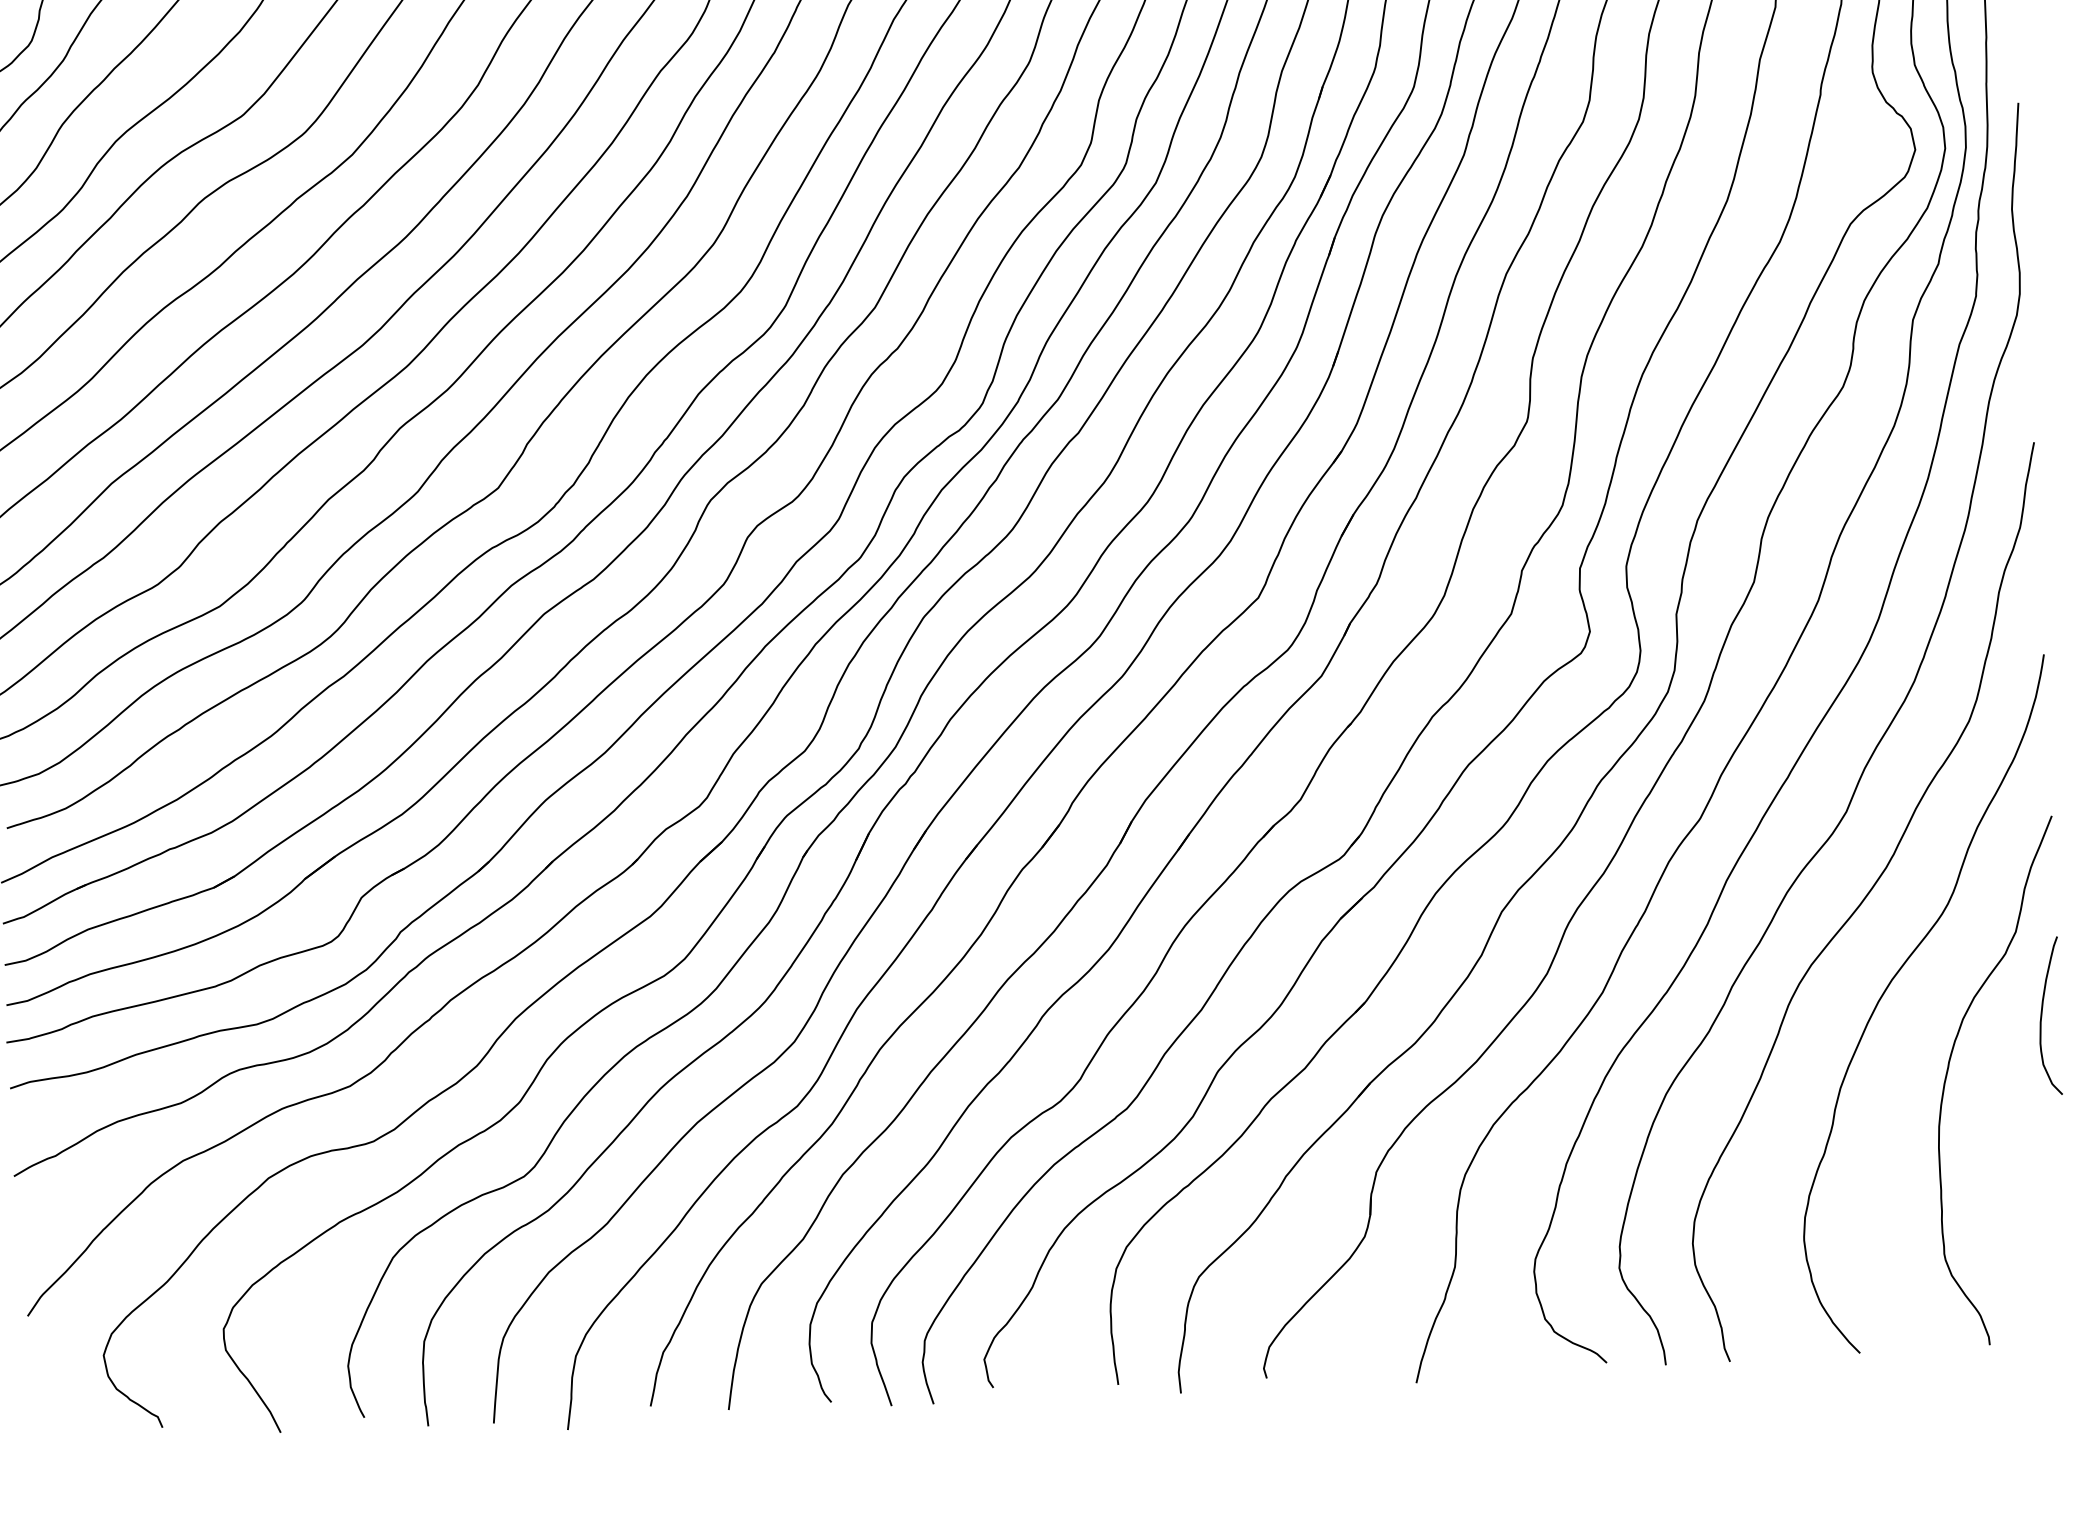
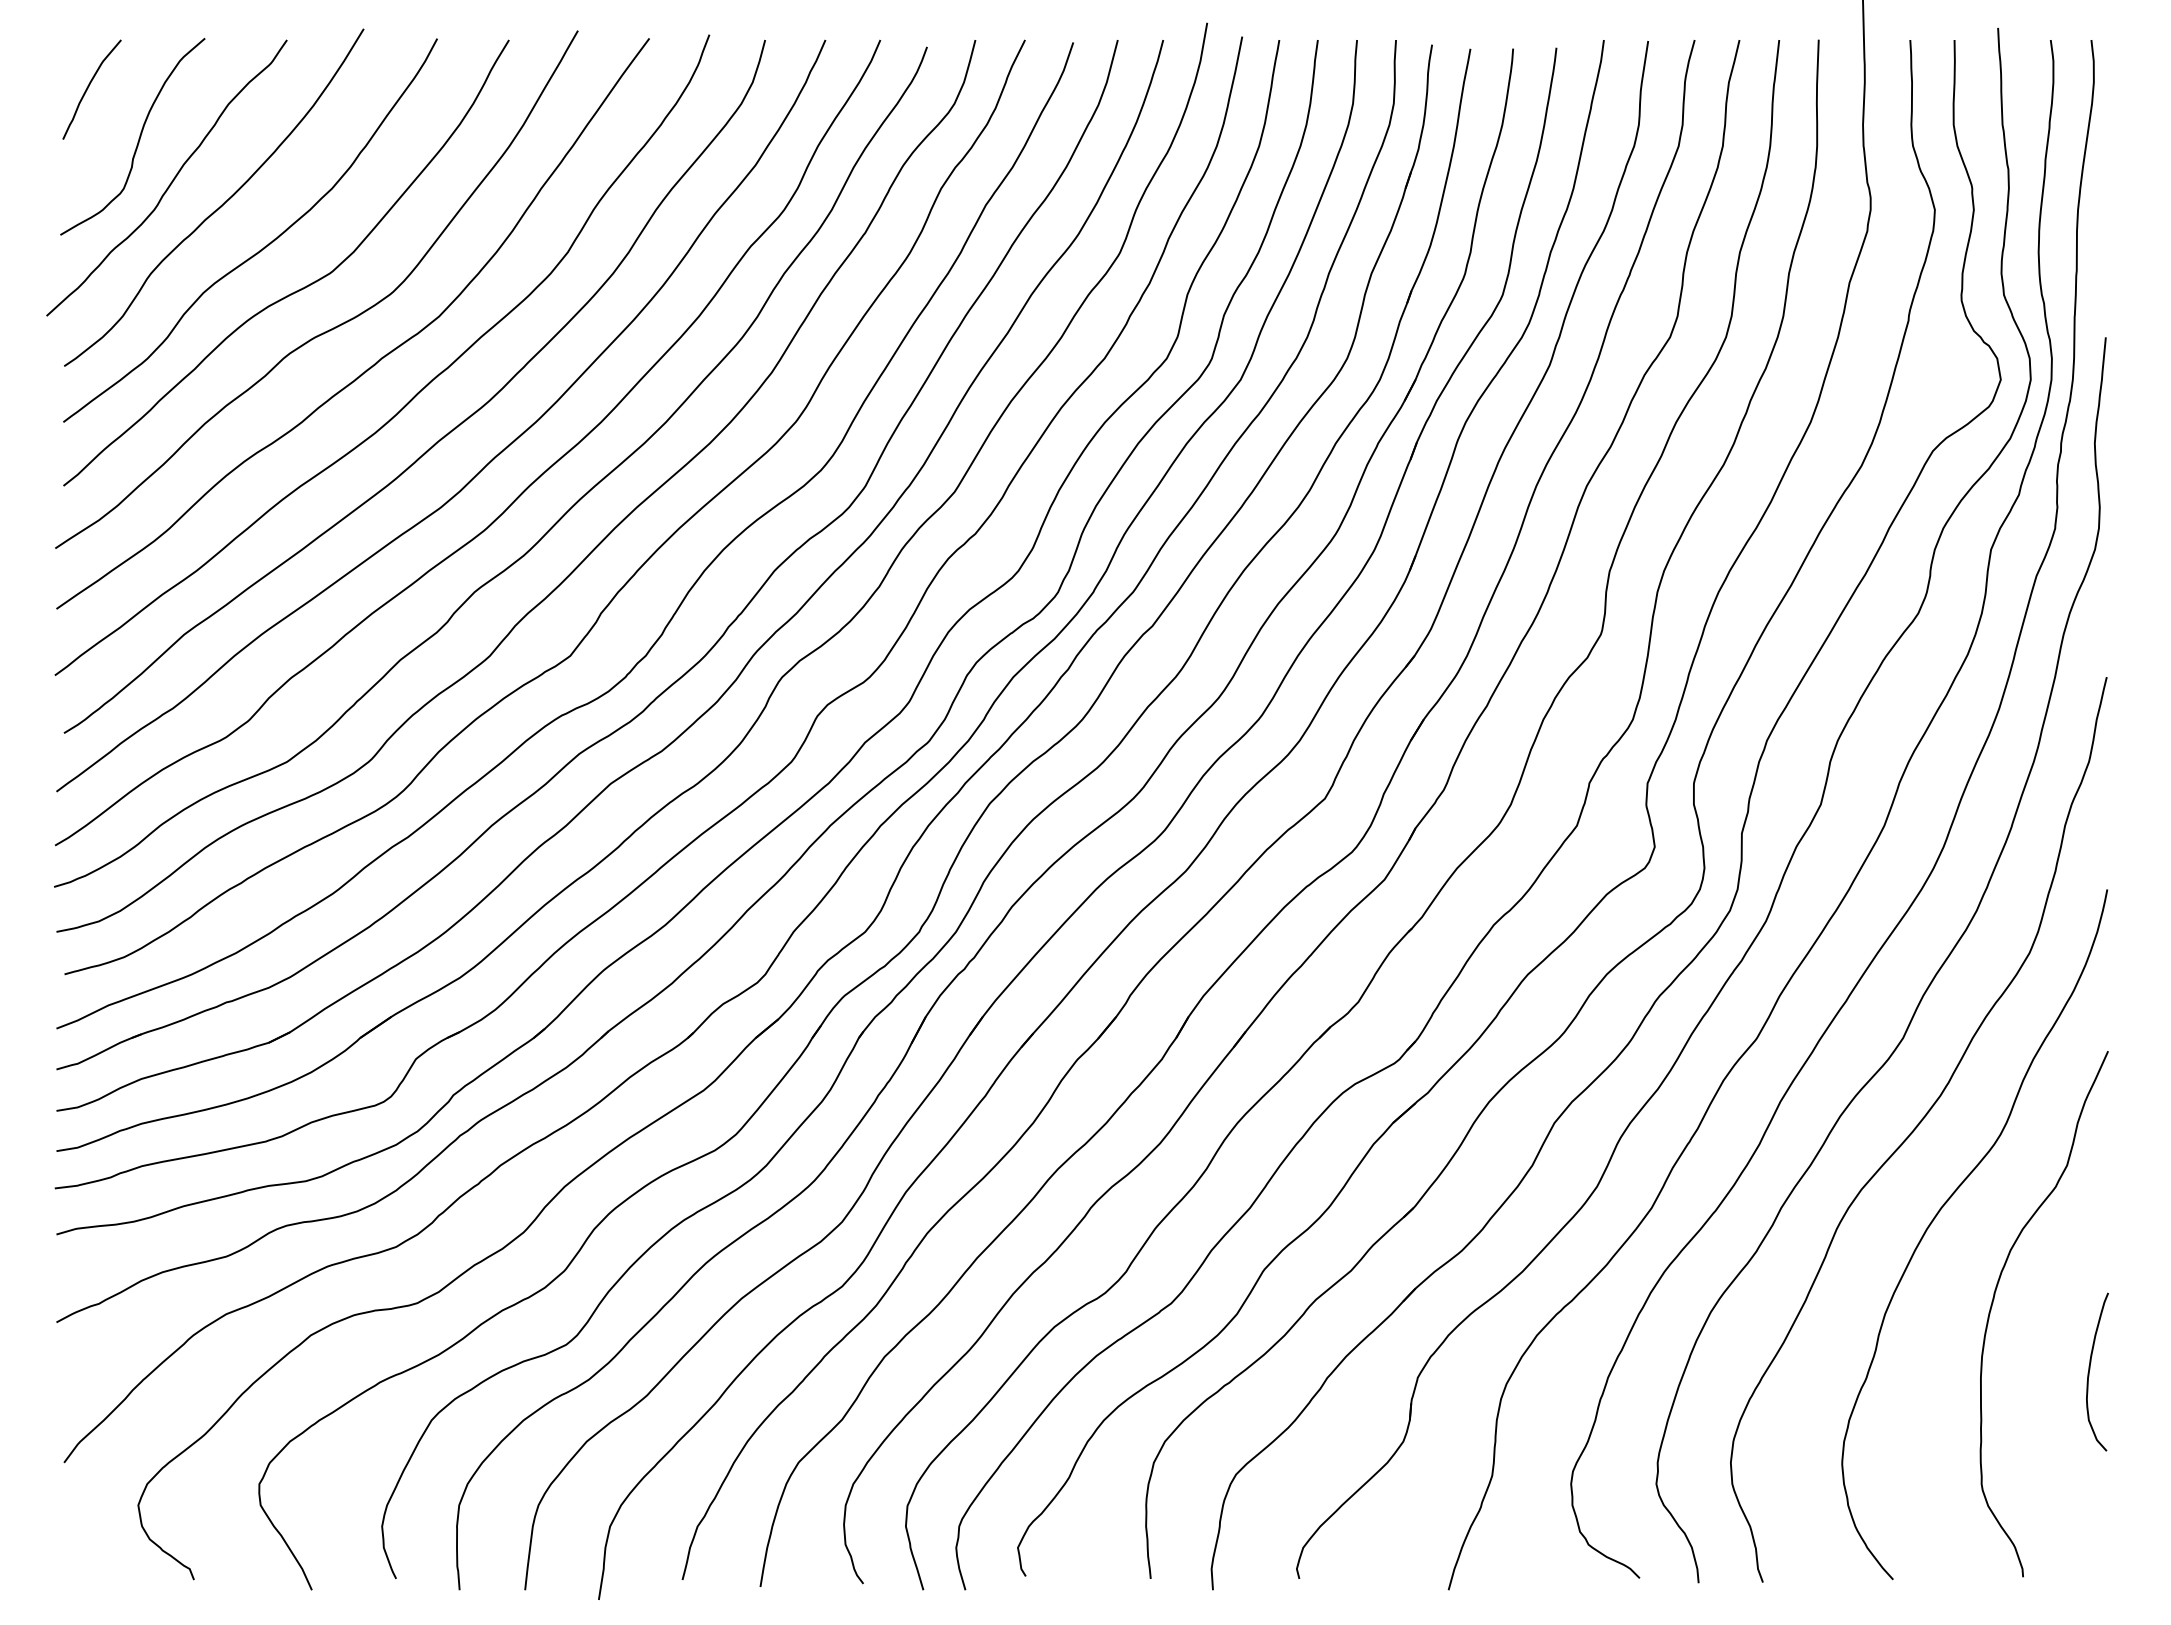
curve: (2042, 1013) -> (2090, 1369), moved

